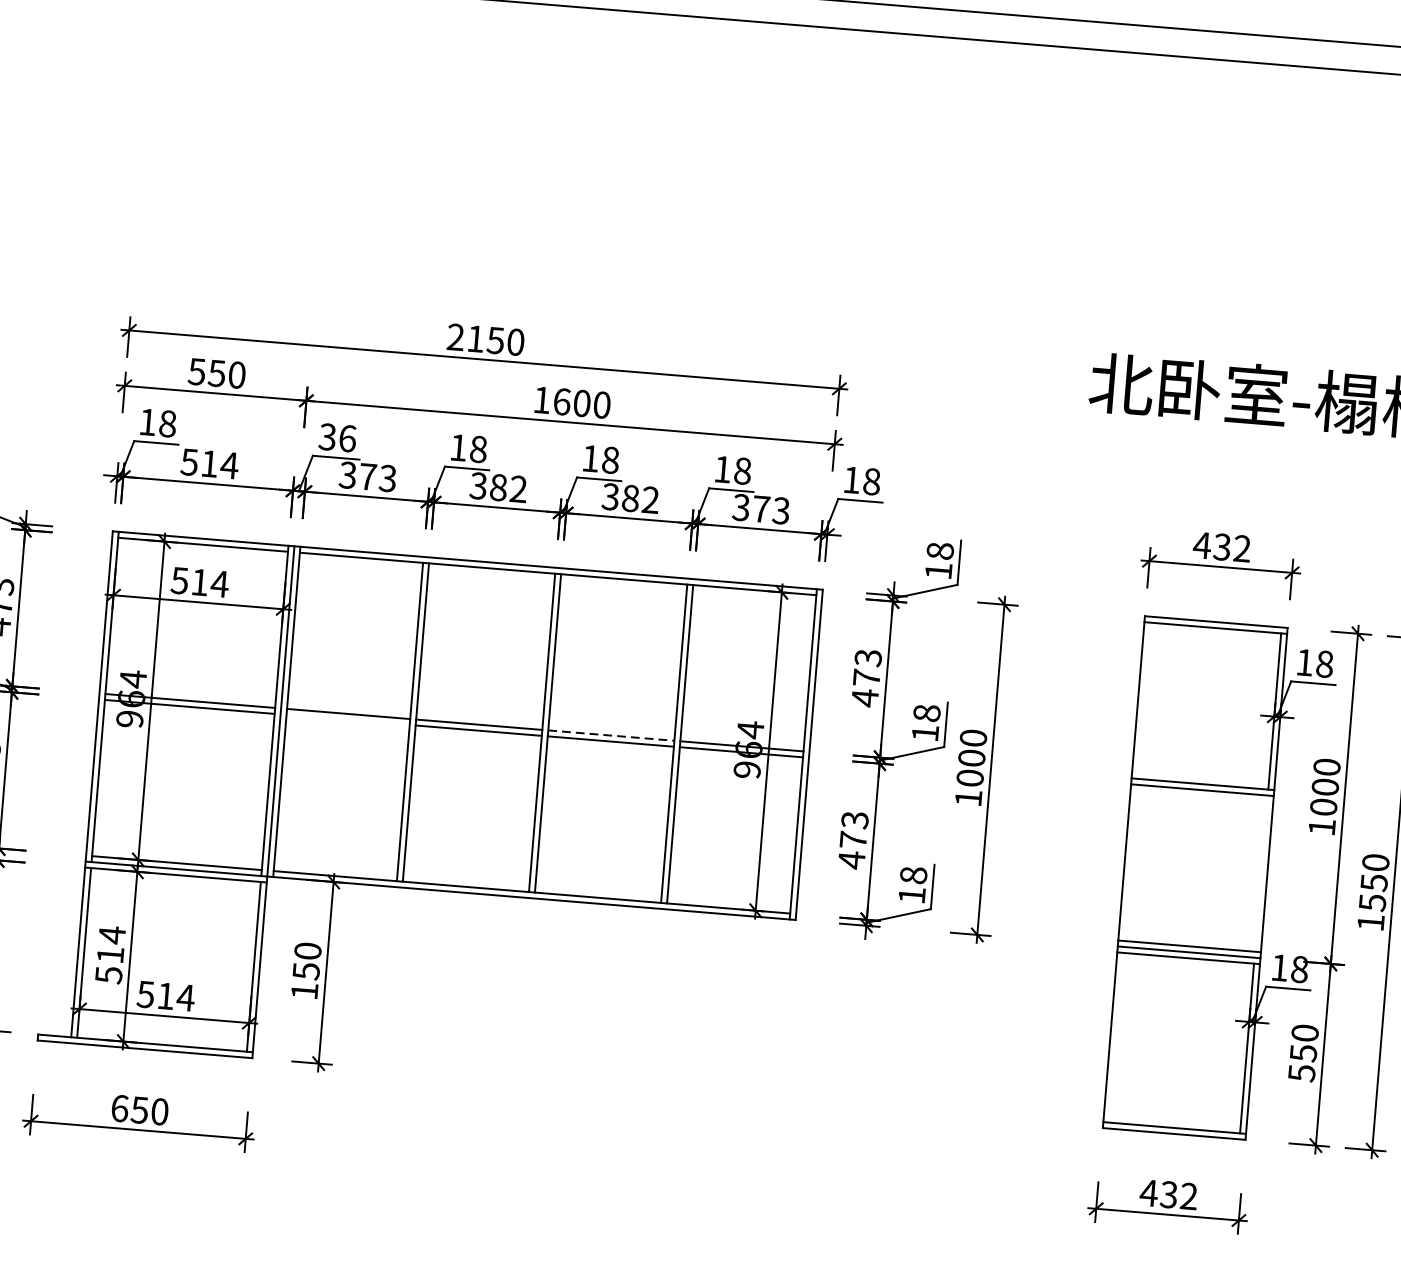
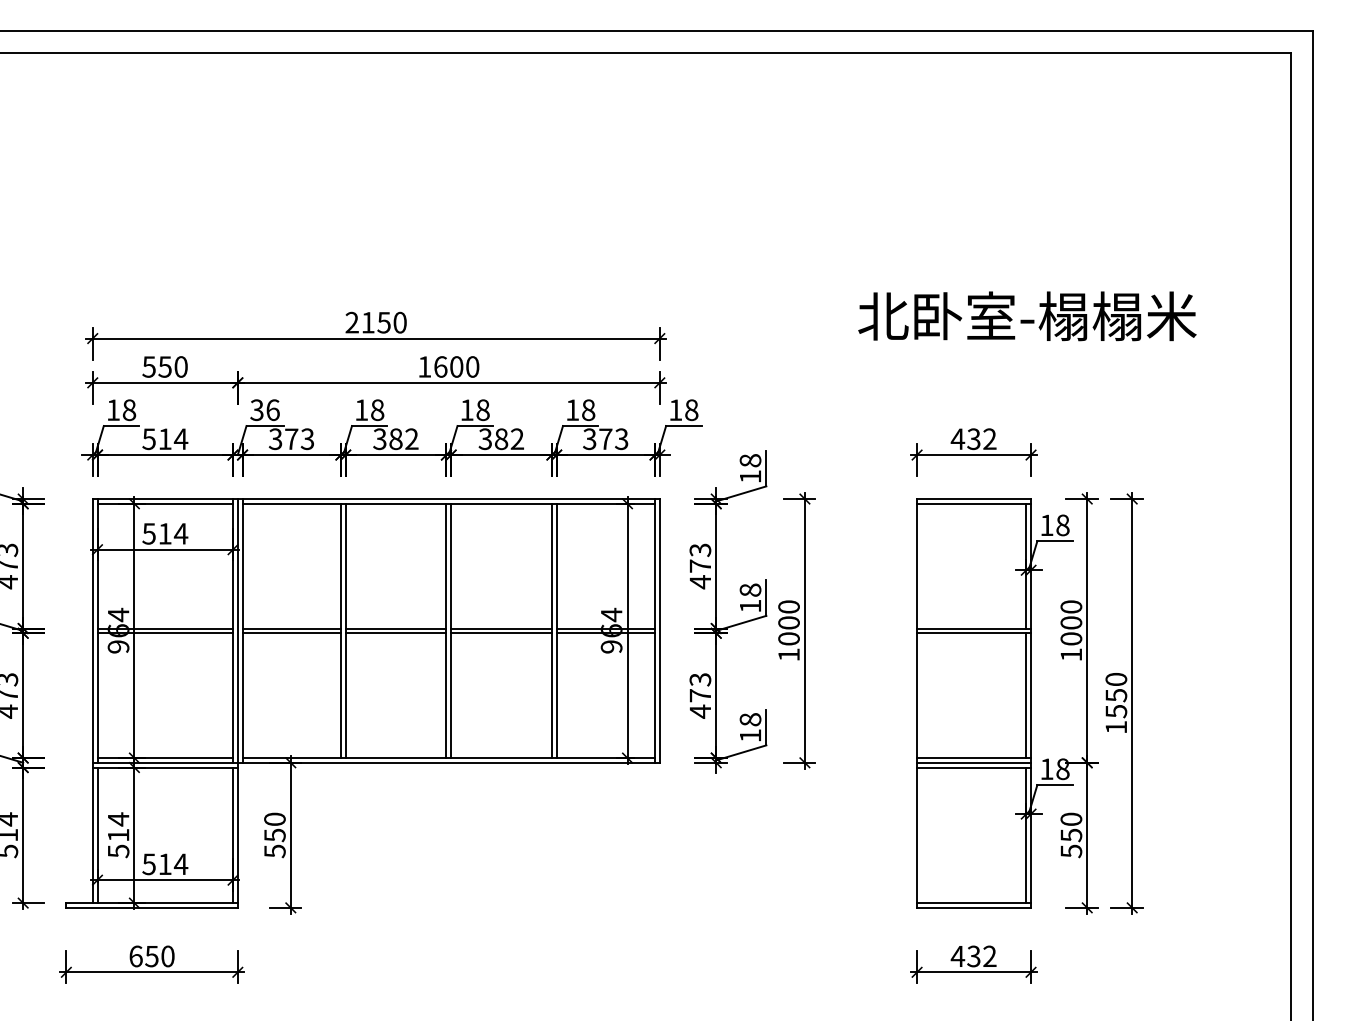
line: (347, 720) -> (291, 633), added
line: (612, 735) -> (502, 628), dashed -> solid
line: (1261, 873) -> (1026, 695), added
text: (304, 991) -> (274, 851), 150 -> 550

